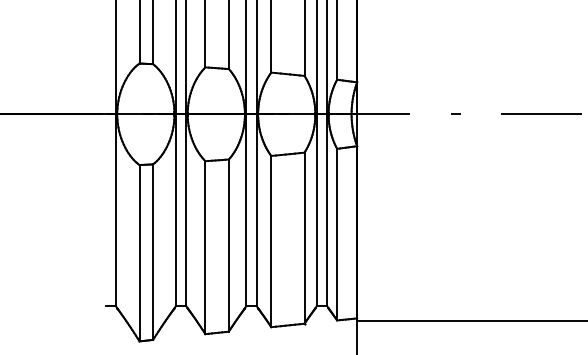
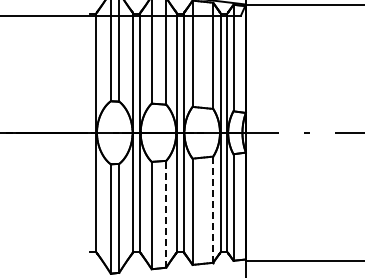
line: (304, 237) -> (213, 209), solid -> dashed
line: (229, 244) -> (166, 213), solid -> dashed

